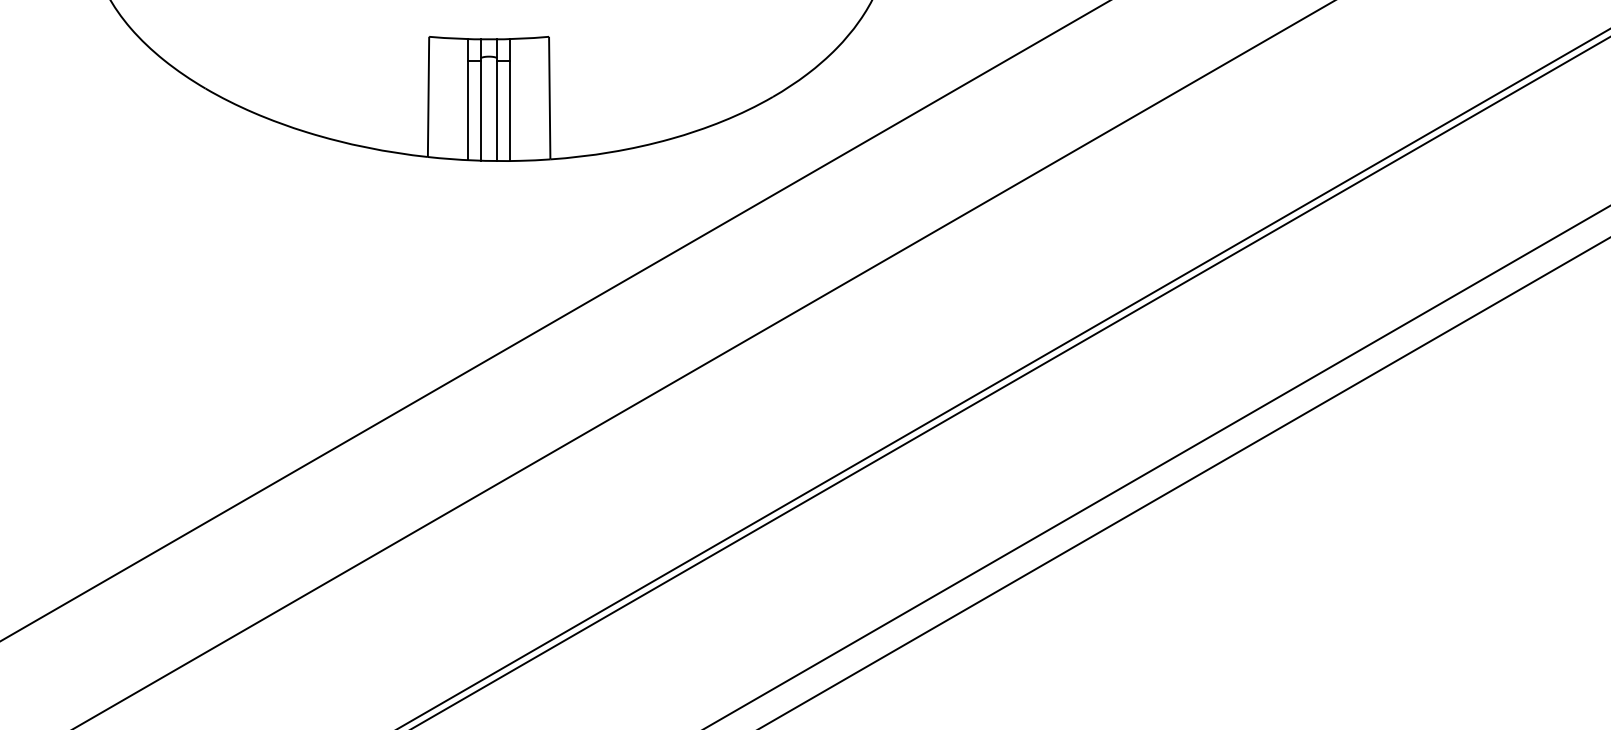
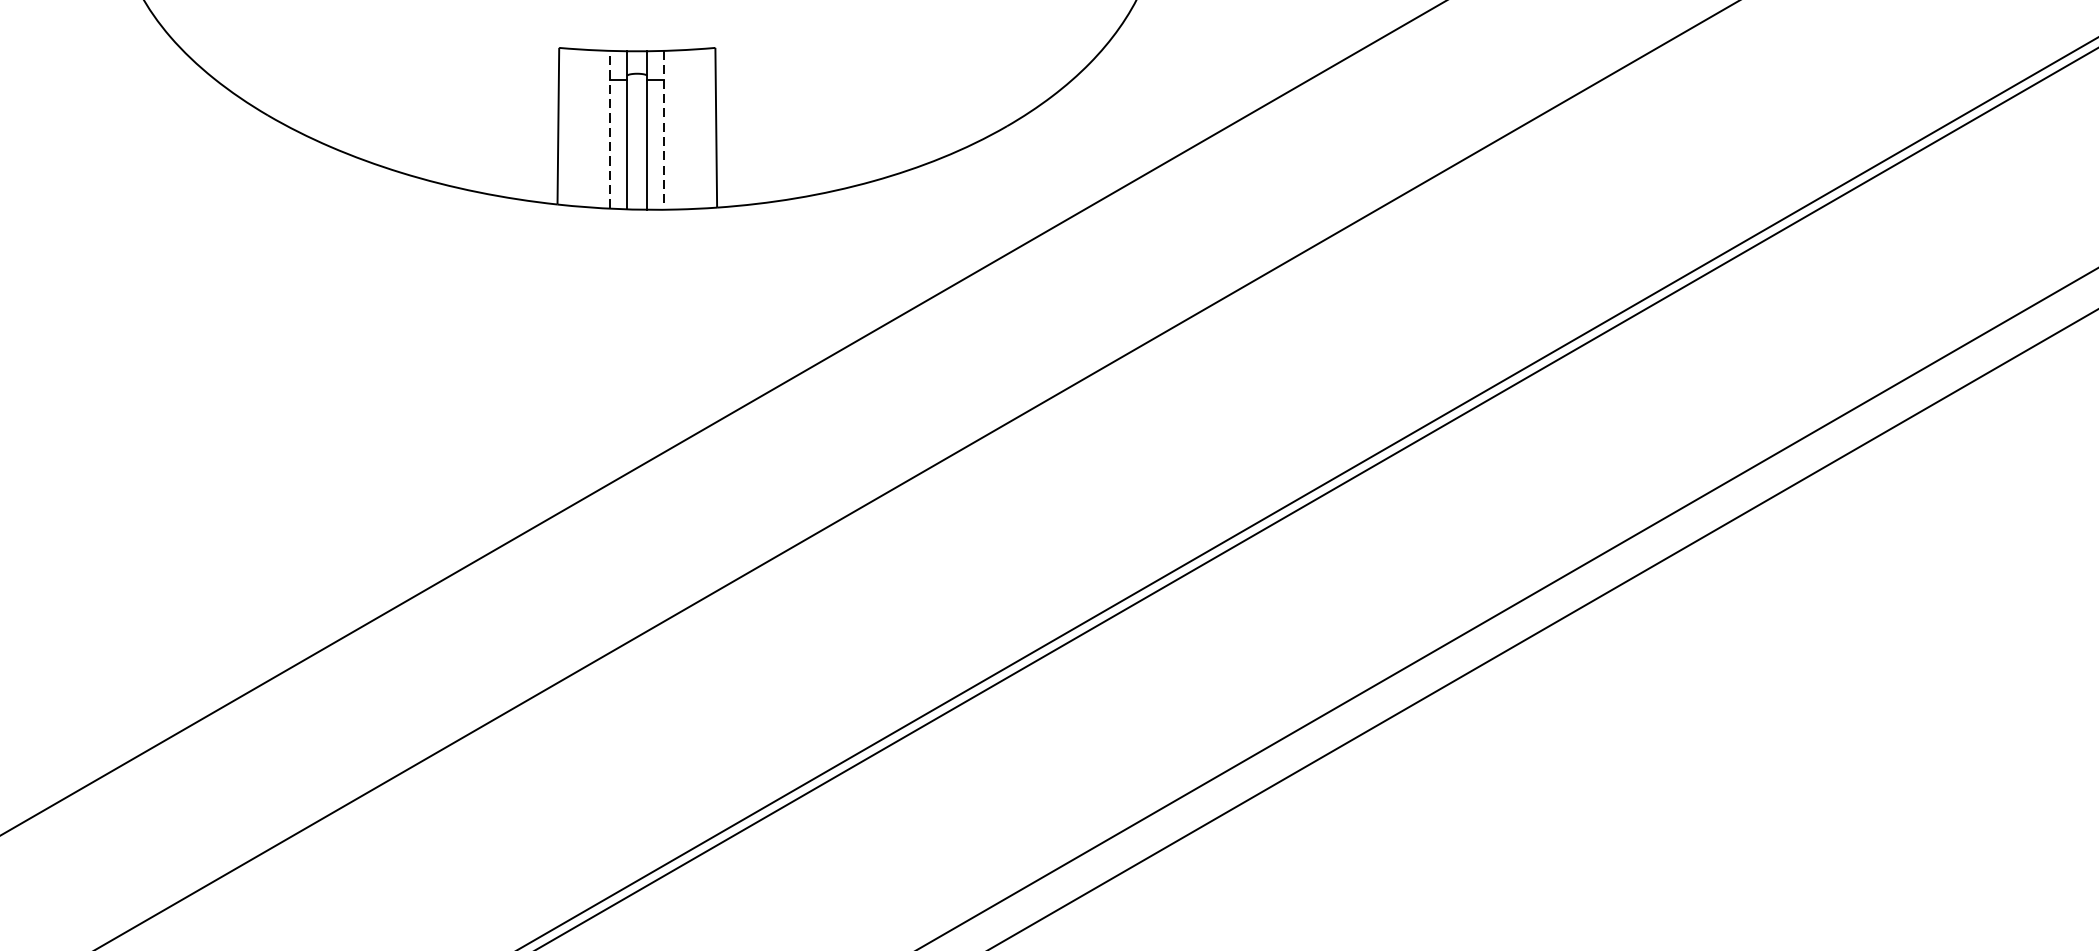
line: (468, 99) -> (610, 129), solid -> dashed
line: (509, 100) -> (663, 130), solid -> dashed

